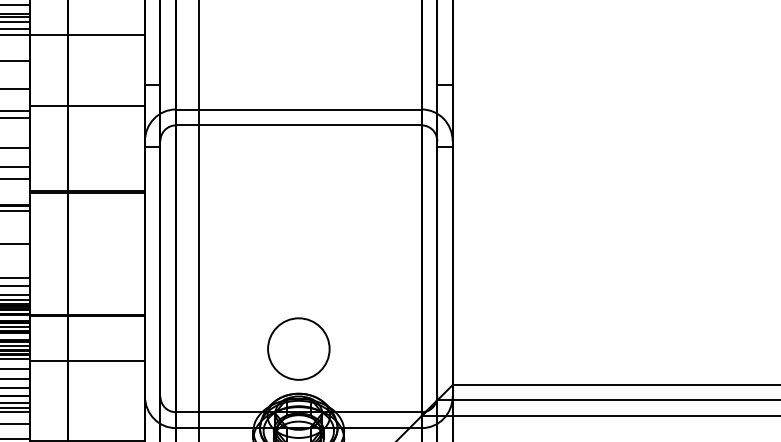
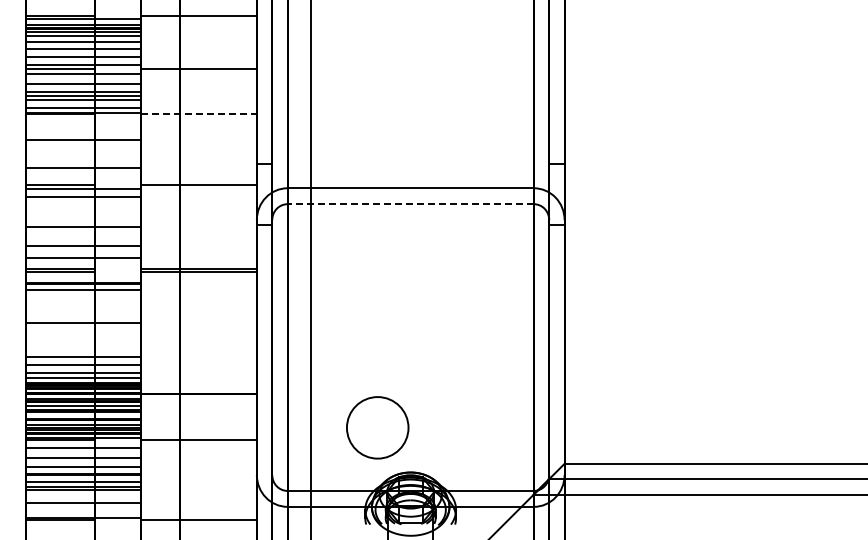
line: (87, 35) -> (199, 114), solid -> dashed
line: (298, 125) -> (410, 204), solid -> dashed
circle: (298, 348) -> (377, 427), moved

